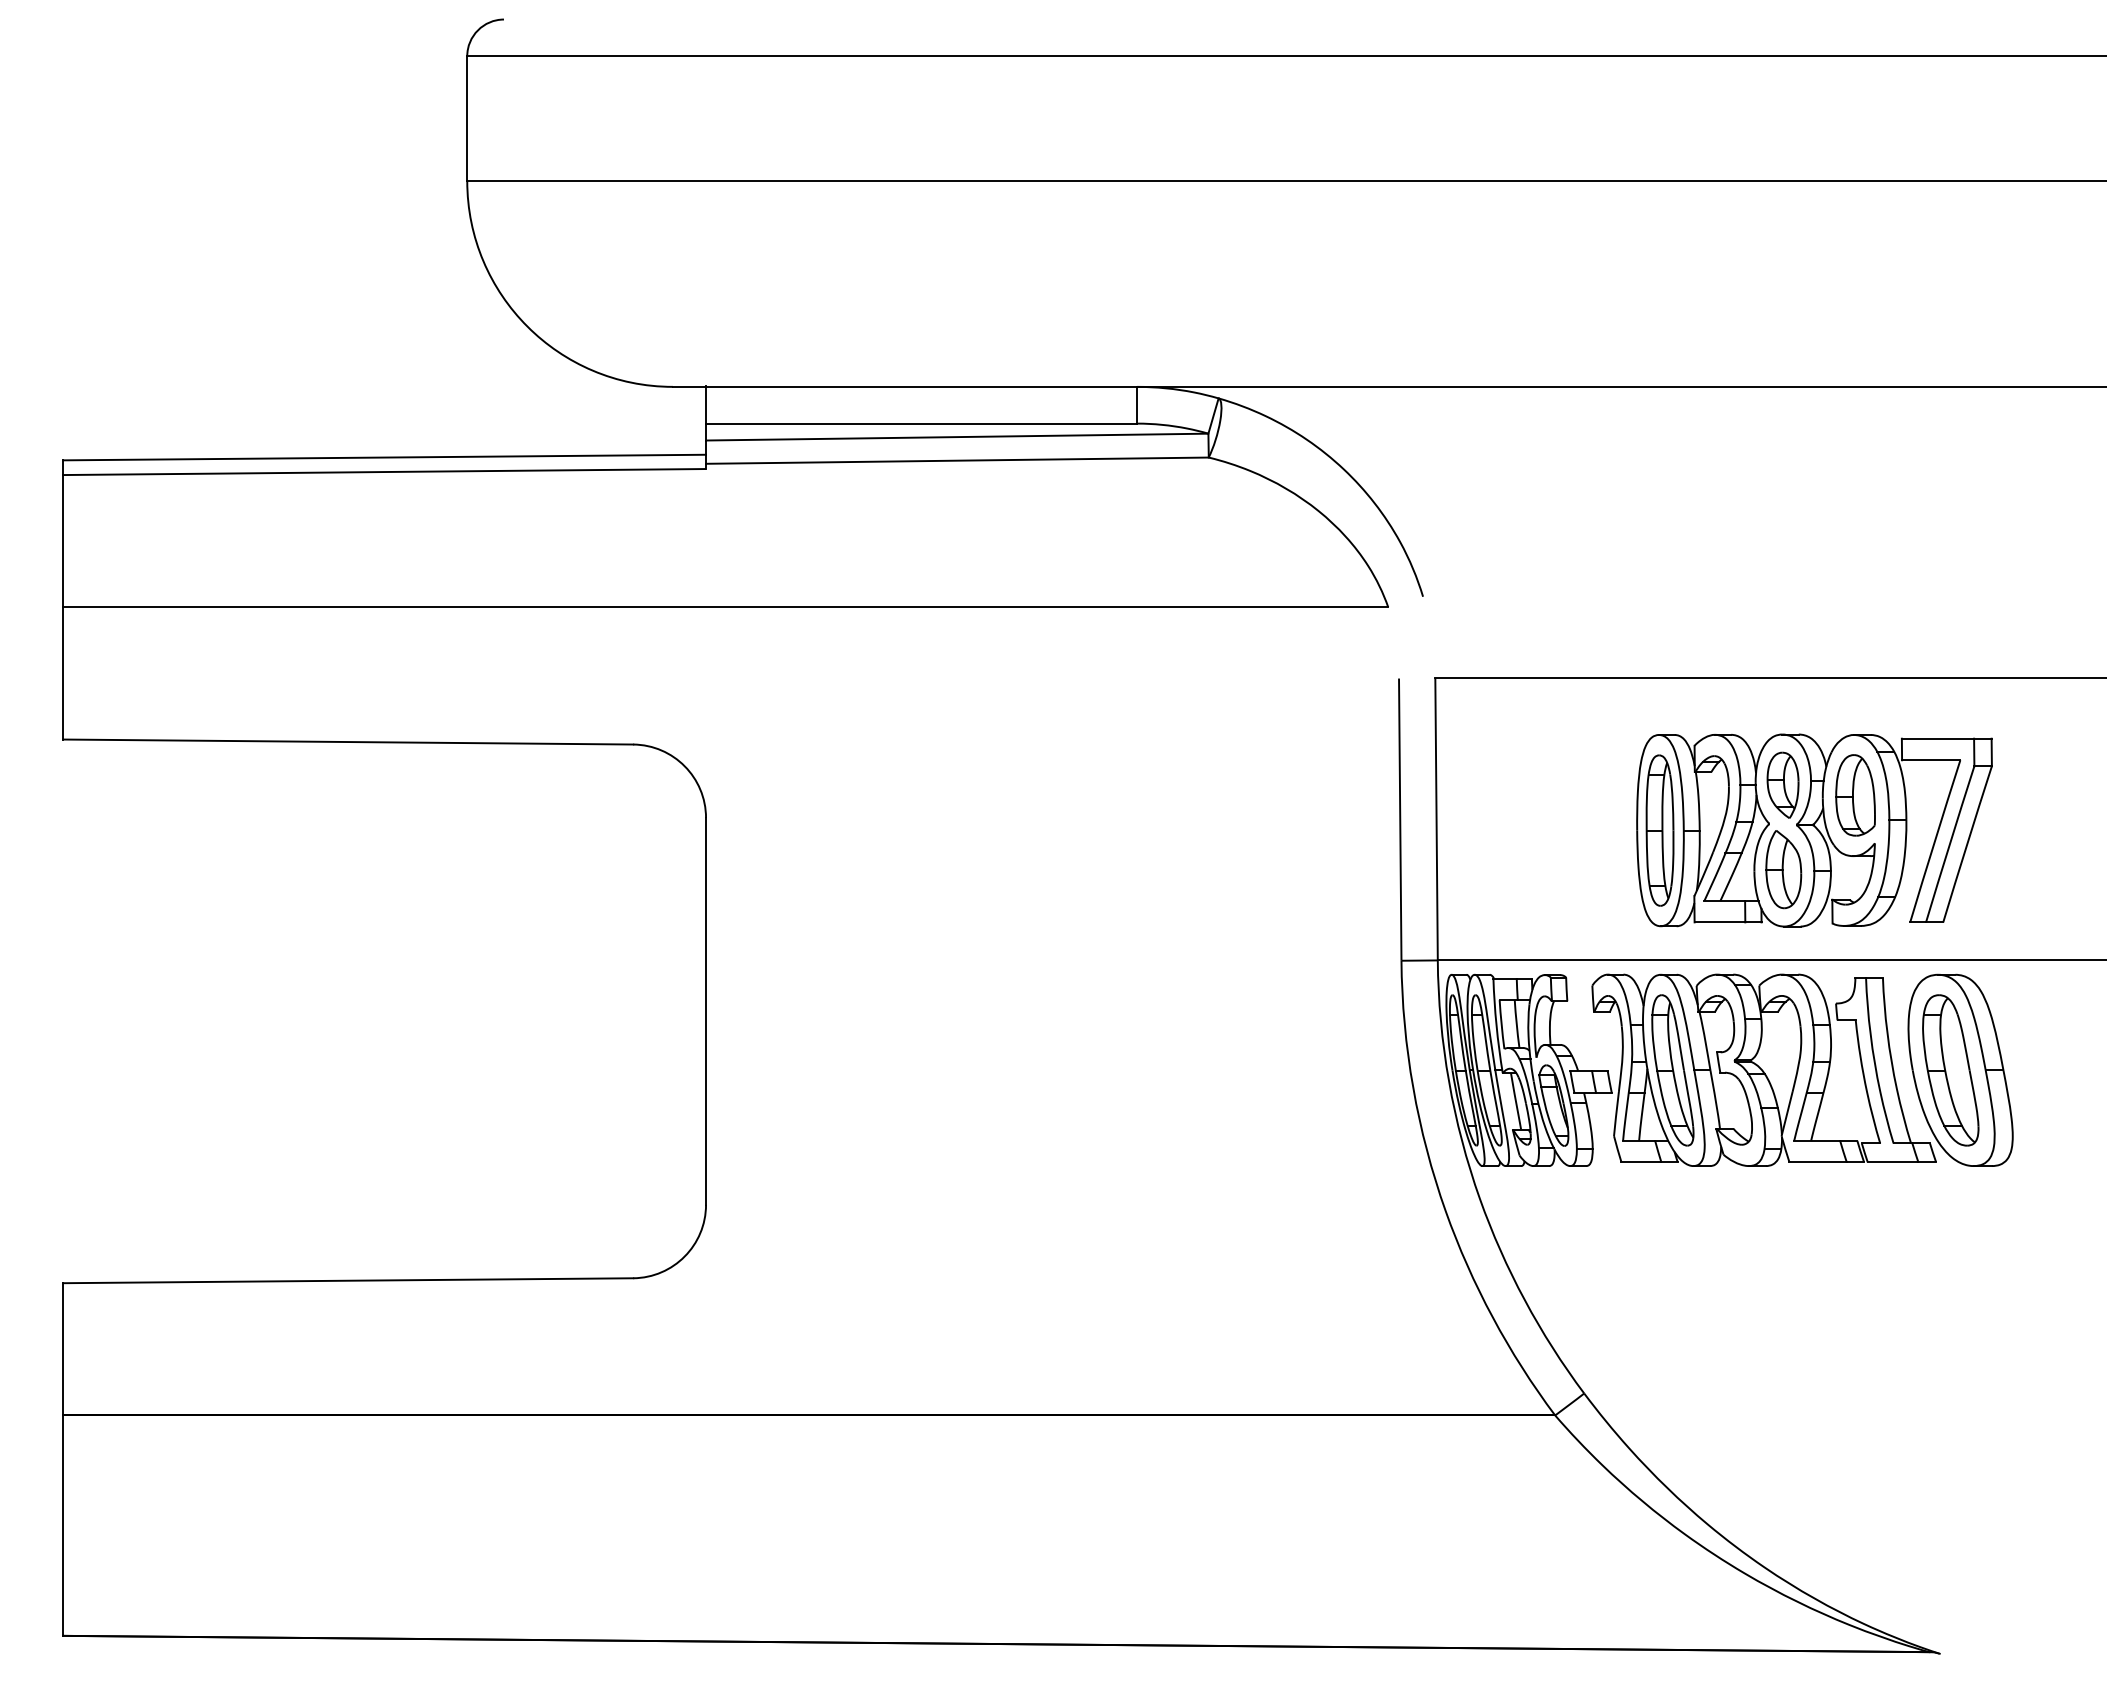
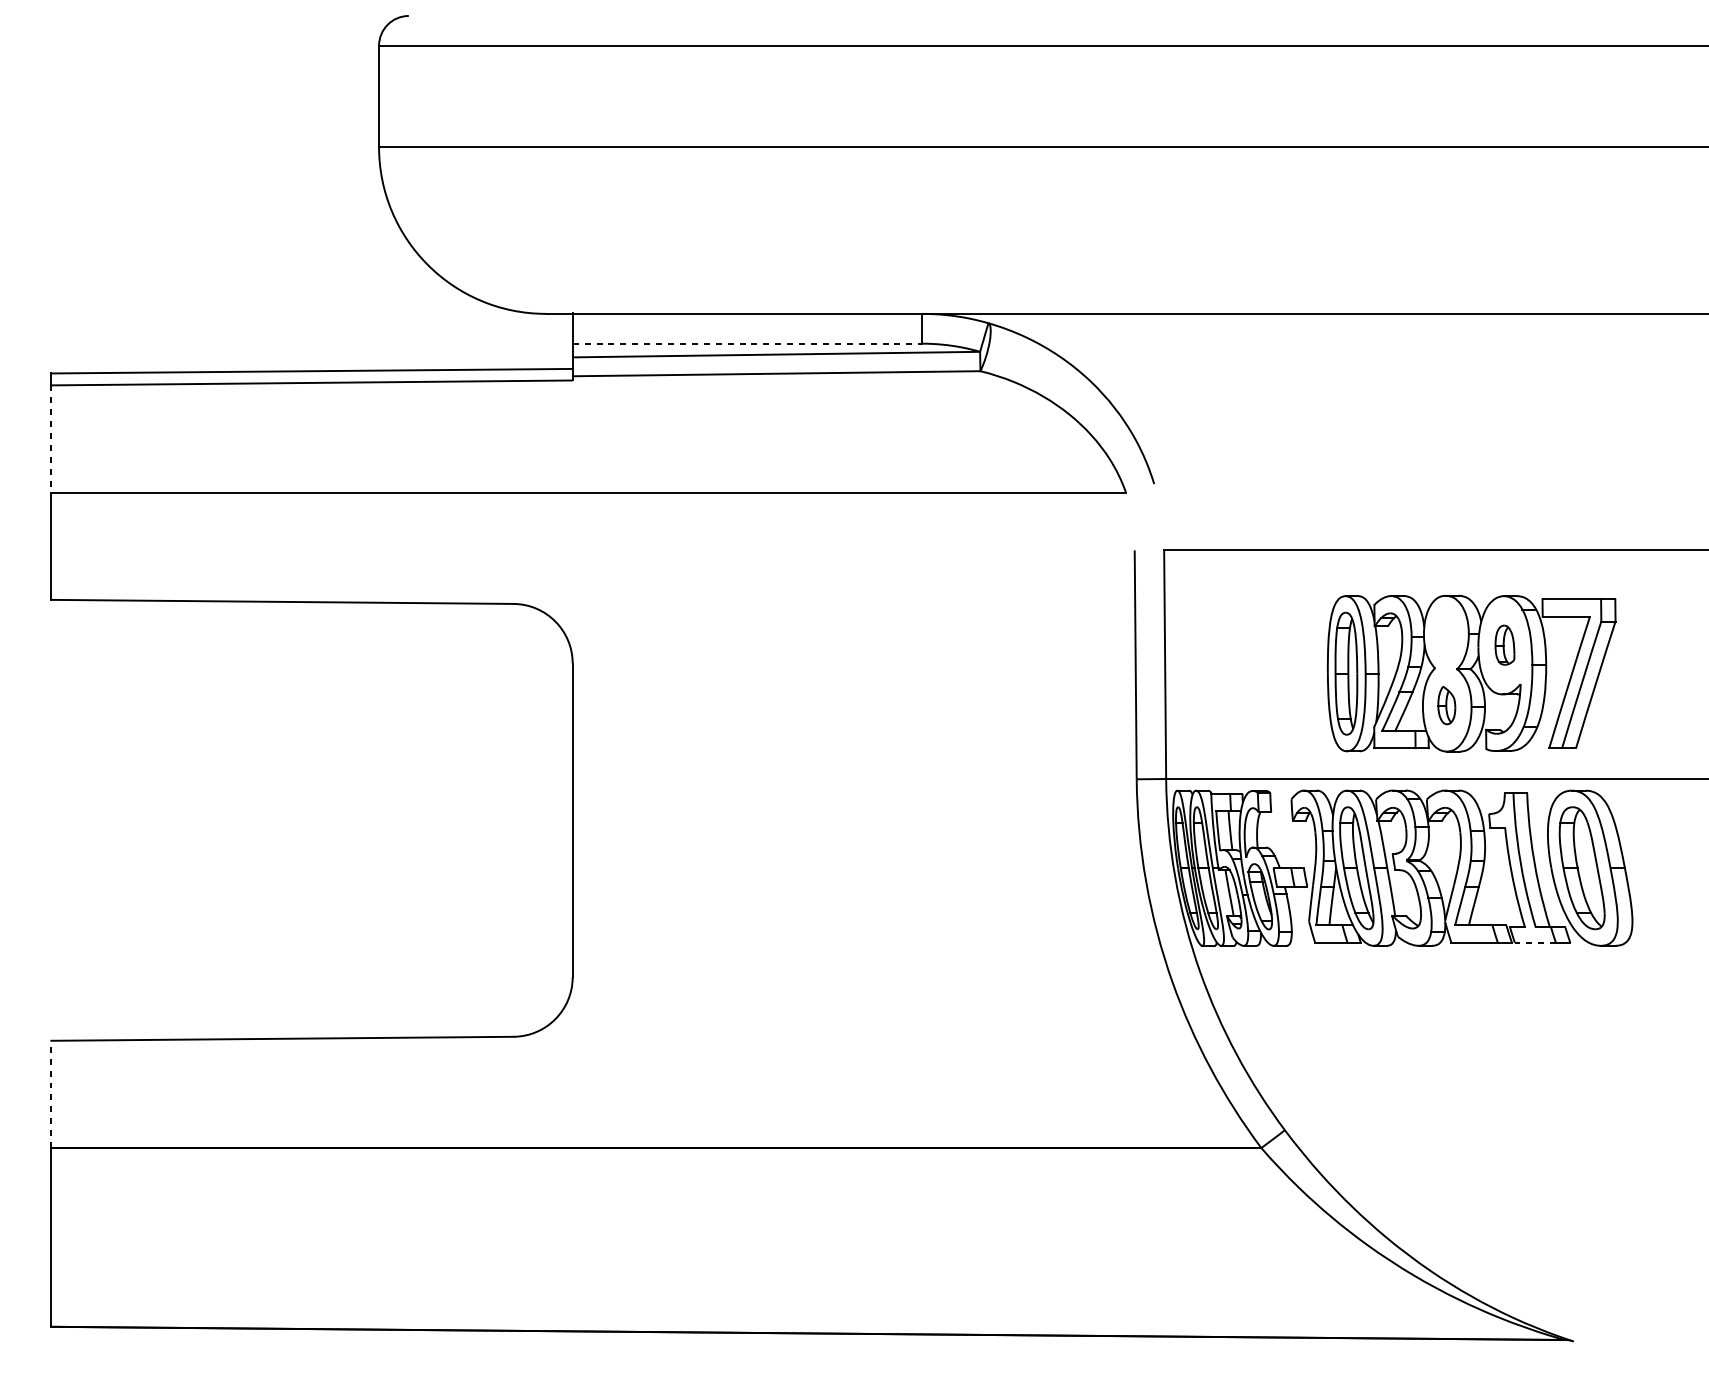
line: (921, 423) -> (747, 343), solid -> dashed
line: (63, 541) -> (51, 439), solid -> dashed
part: (1782, 784) -> (1445, 636), removed
part: (1855, 795) -> (1504, 645), size x0.6
part: (1783, 869) -> (1446, 705), size x0.6
line: (1892, 1162) -> (1534, 942), solid -> dashed
line: (63, 1348) -> (51, 1093), solid -> dashed

